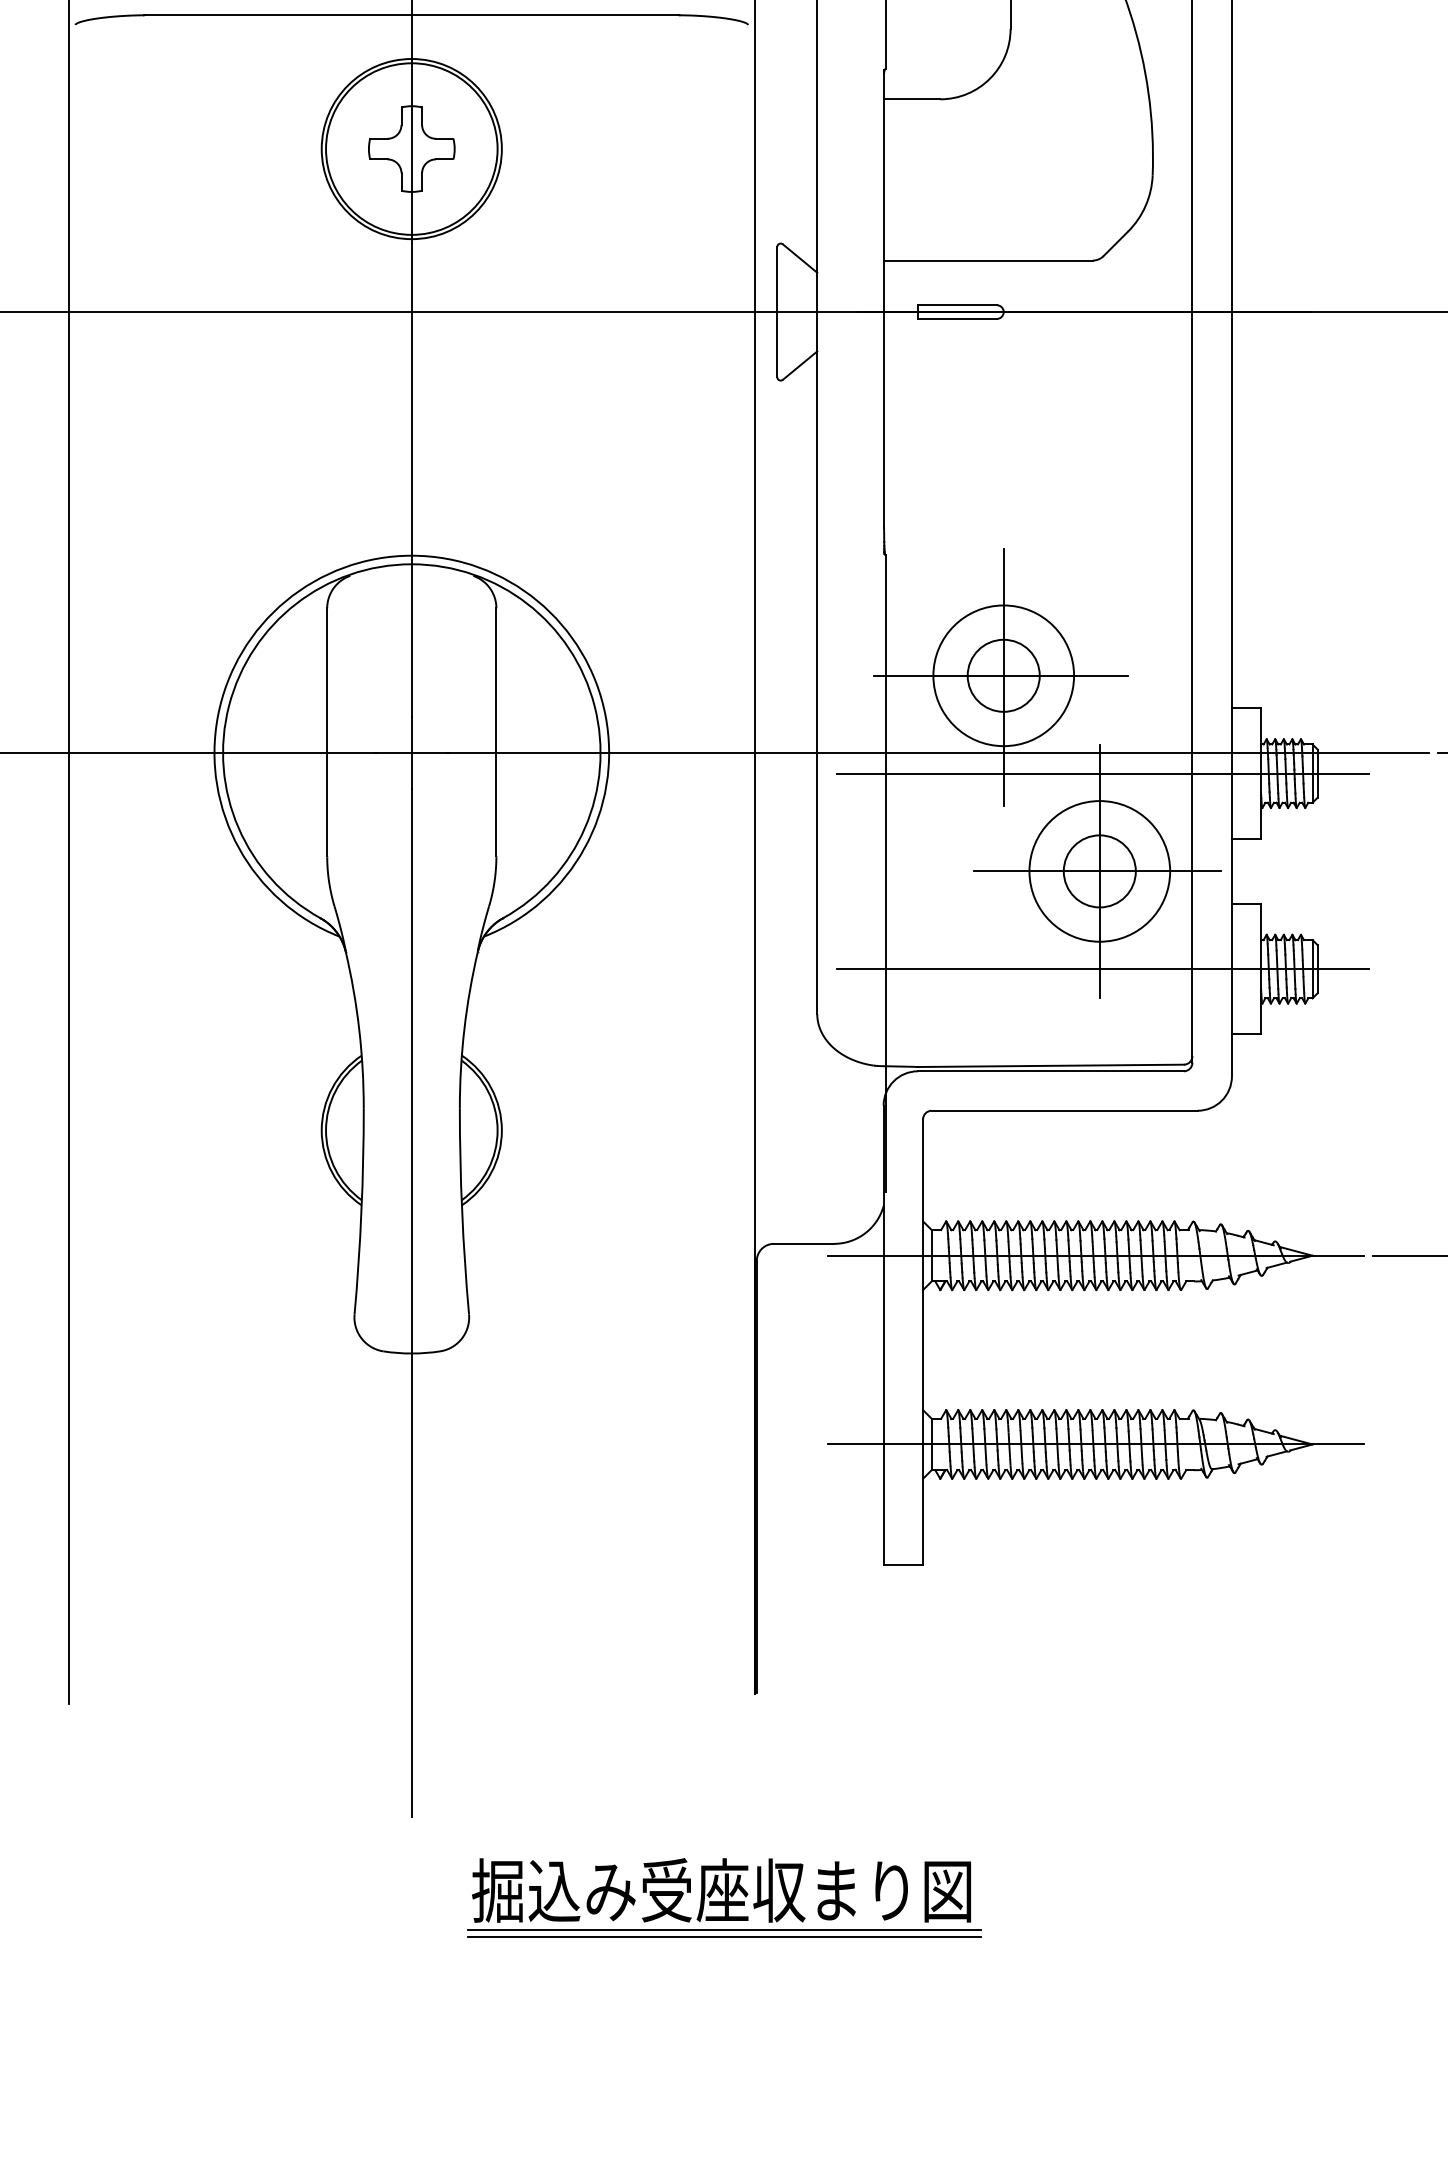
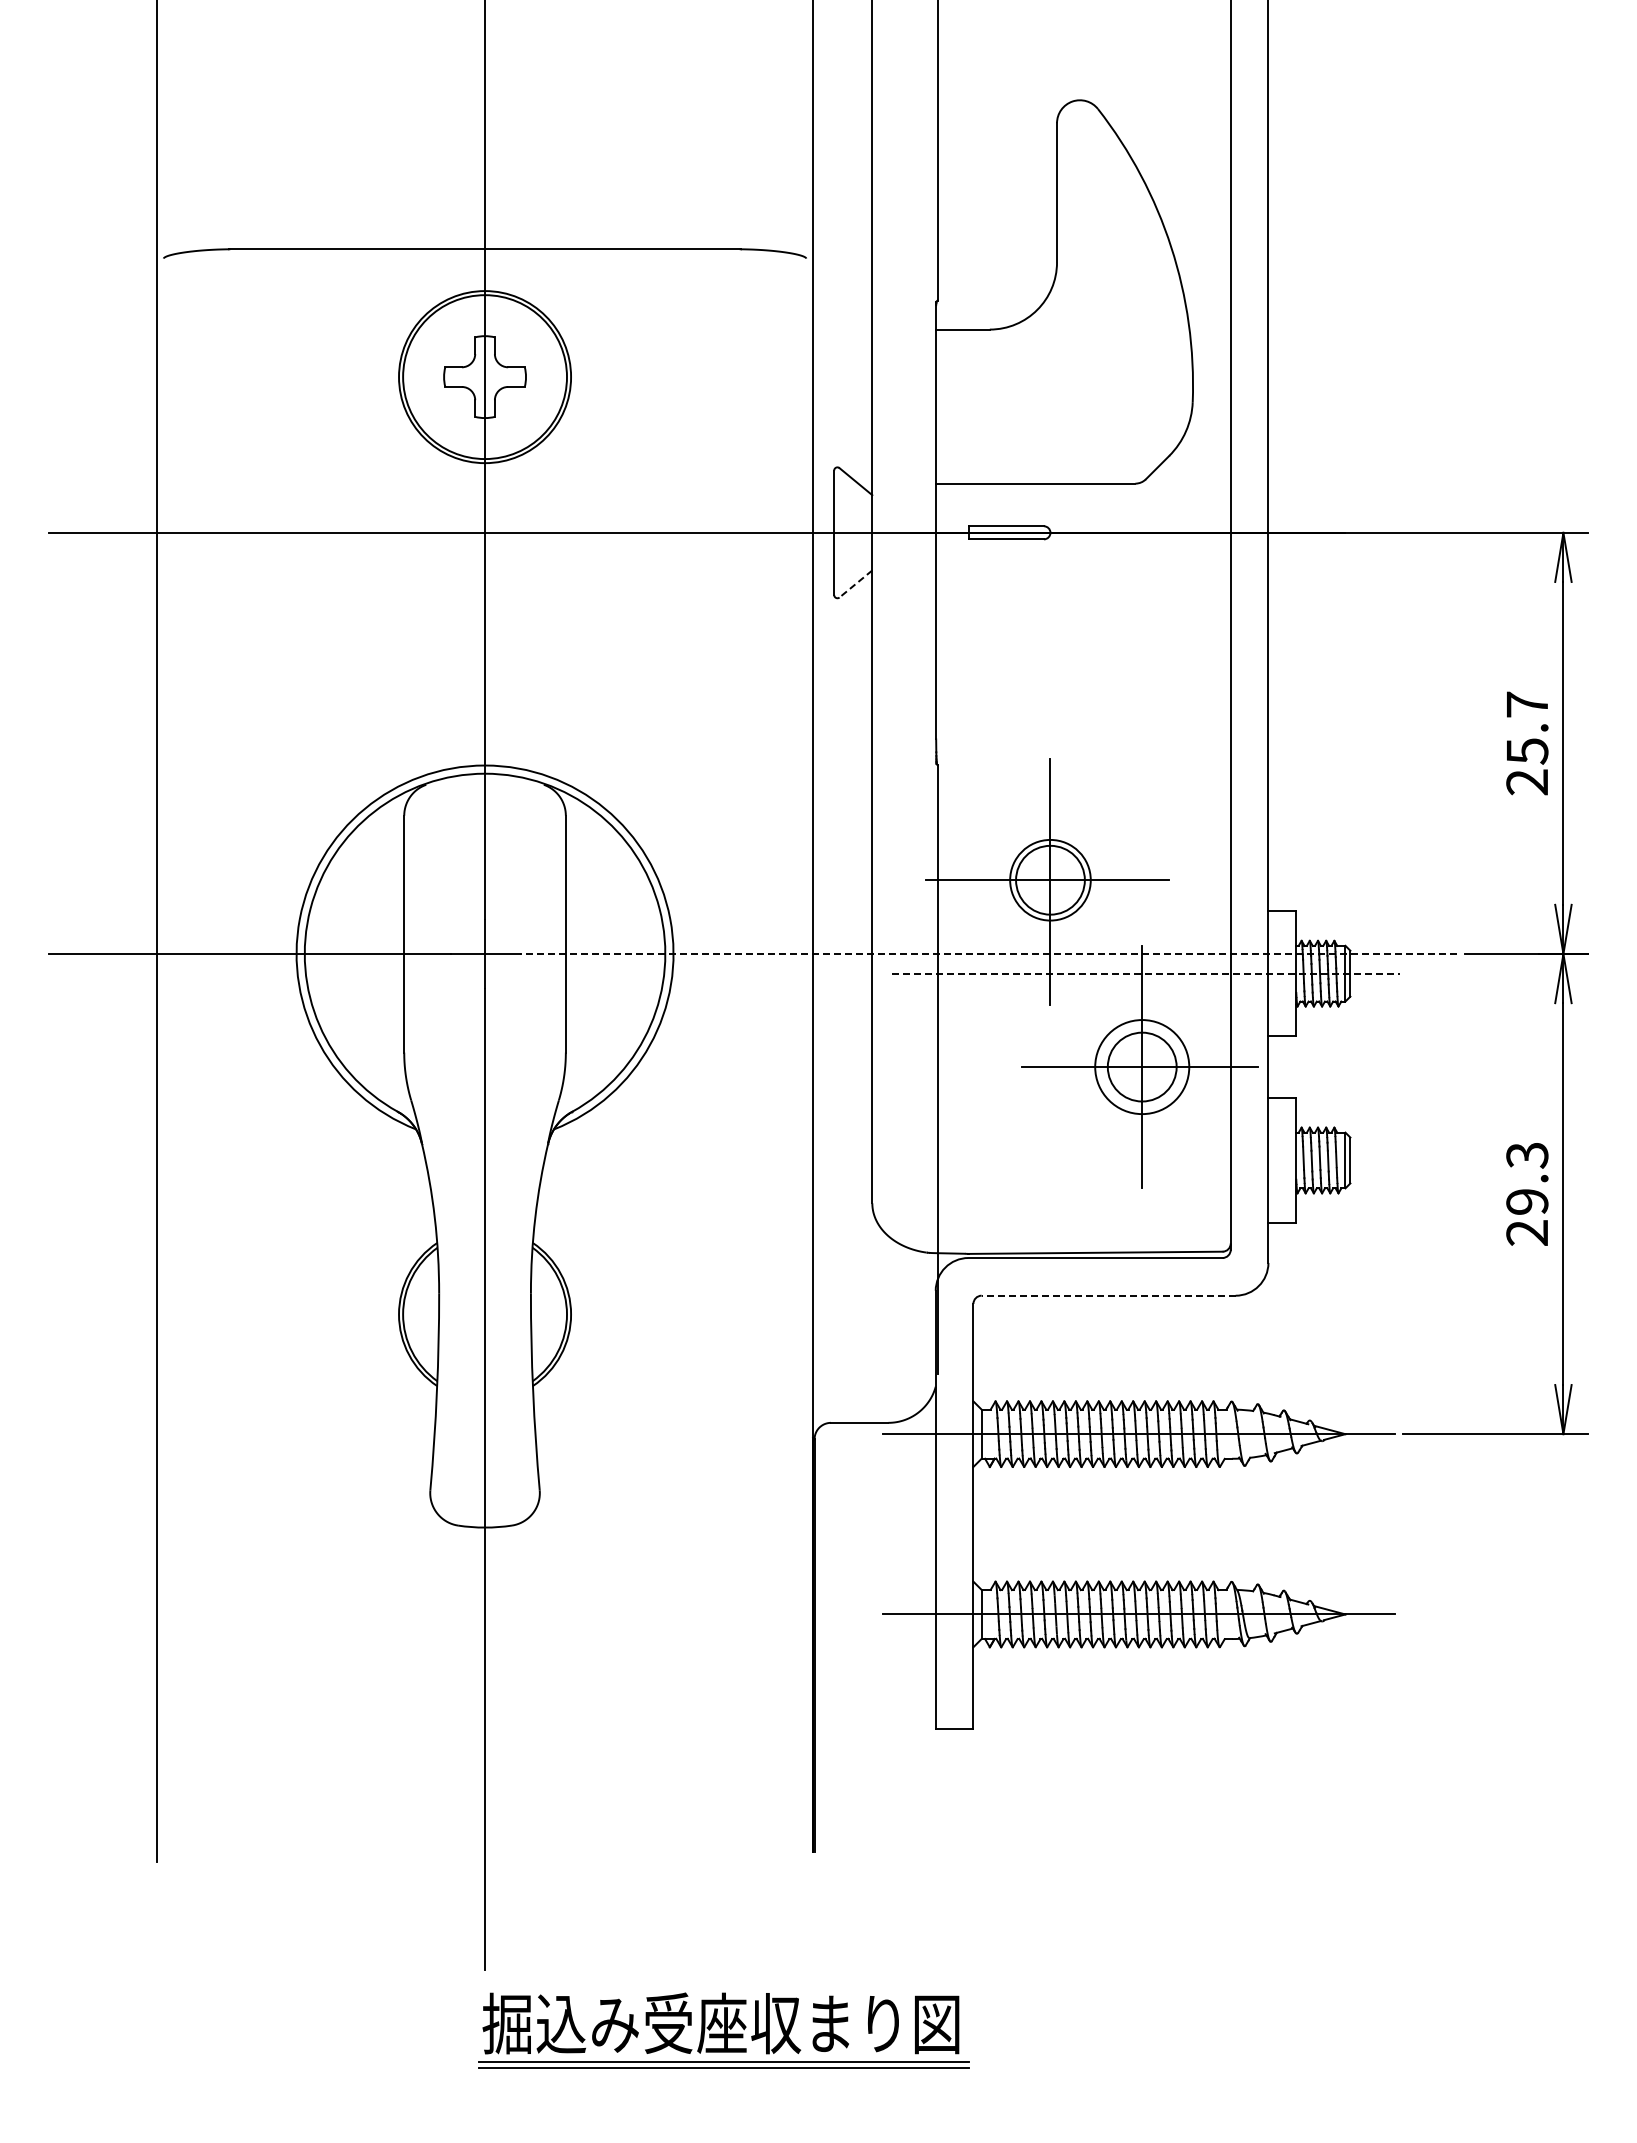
line: (799, 366) -> (855, 584), solid -> dashed
circle: (1003, 676) -> (1050, 880), size x0.6
line: (938, 753) -> (988, 954), solid -> dashed
line: (1104, 773) -> (1146, 973), solid -> dashed
circle: (1100, 870) -> (1142, 1066), size x0.7
line: (1103, 969) -> (1145, 1160), removed
line: (1064, 1110) -> (1108, 1295), solid -> dashed
part: (724, 1897) -> (723, 2030), moved

